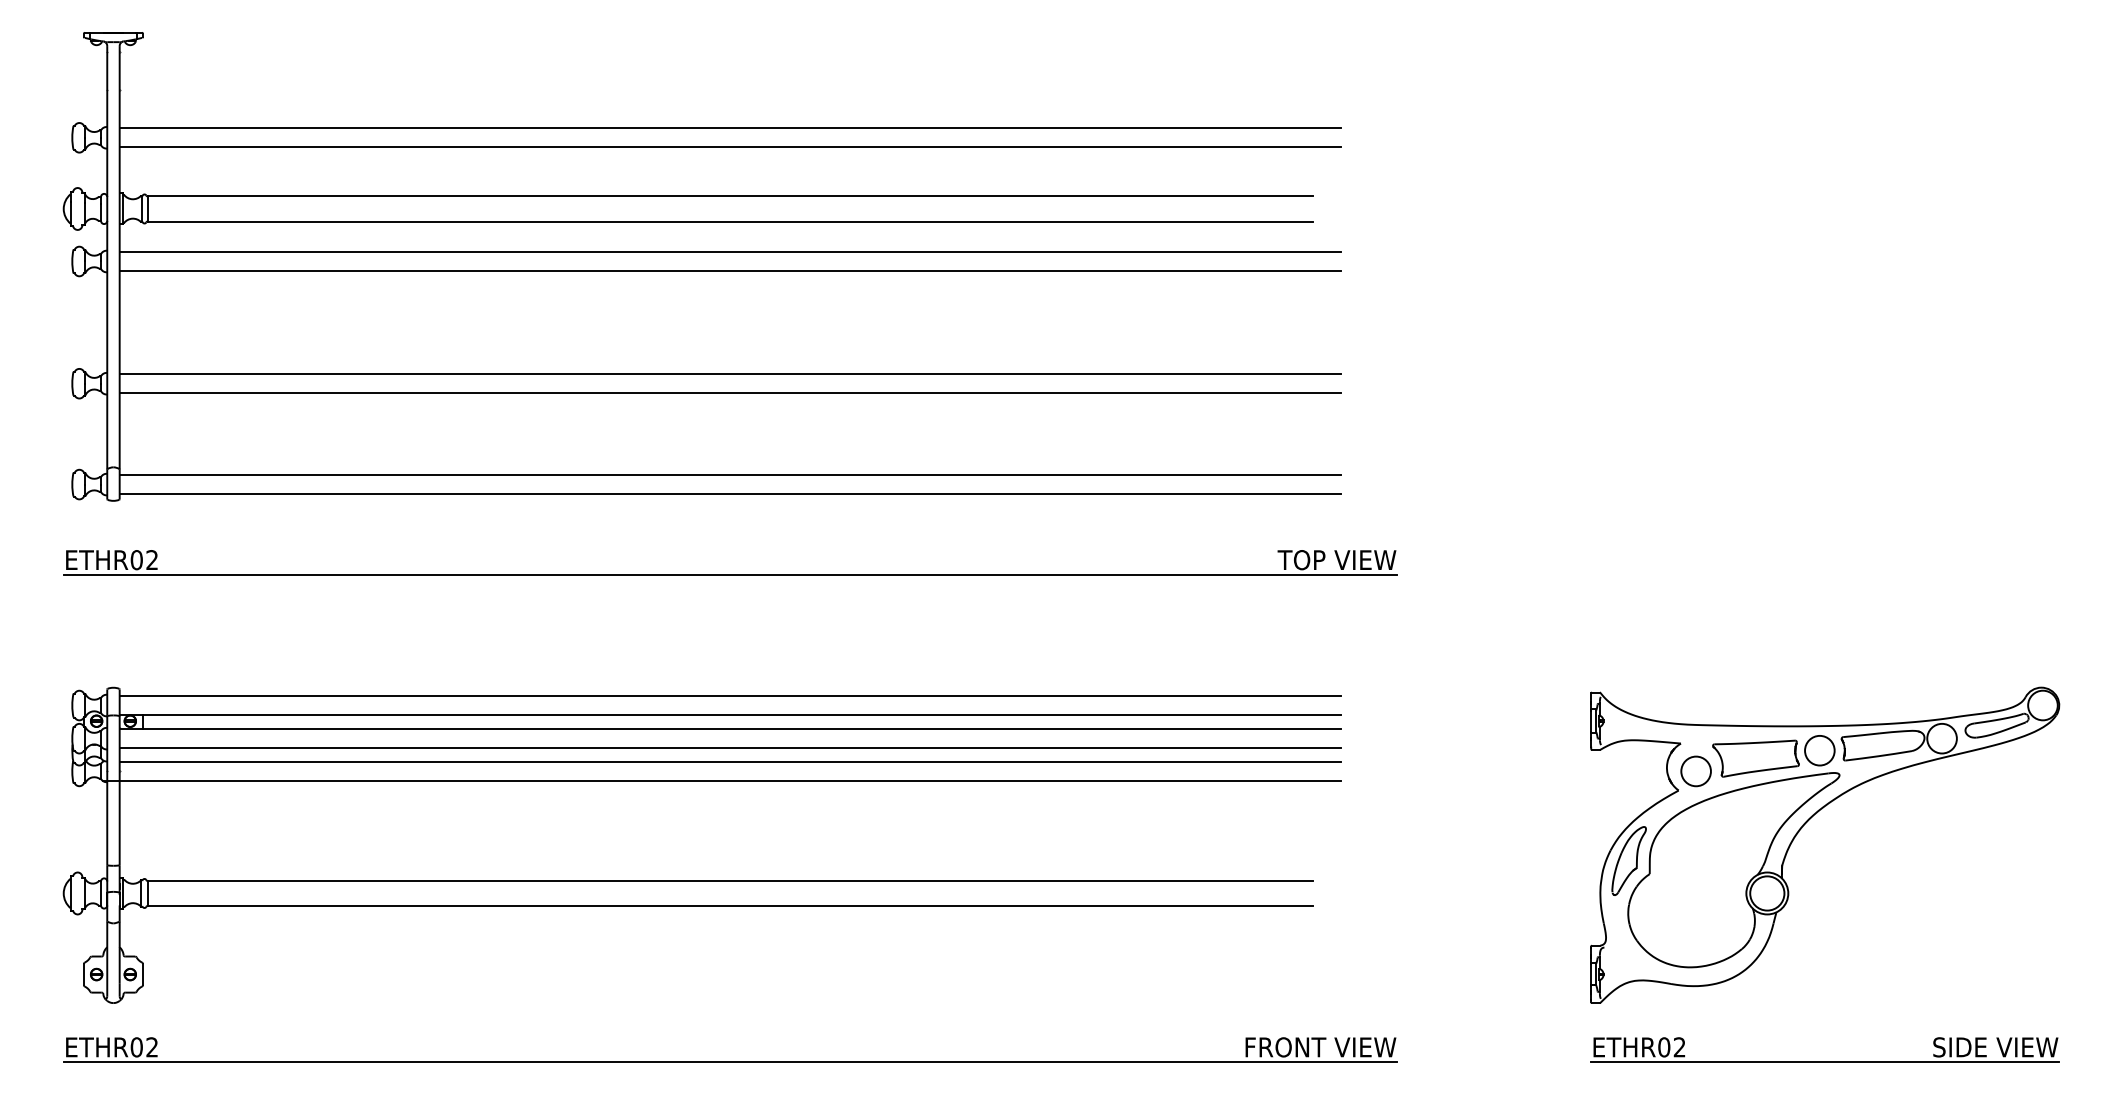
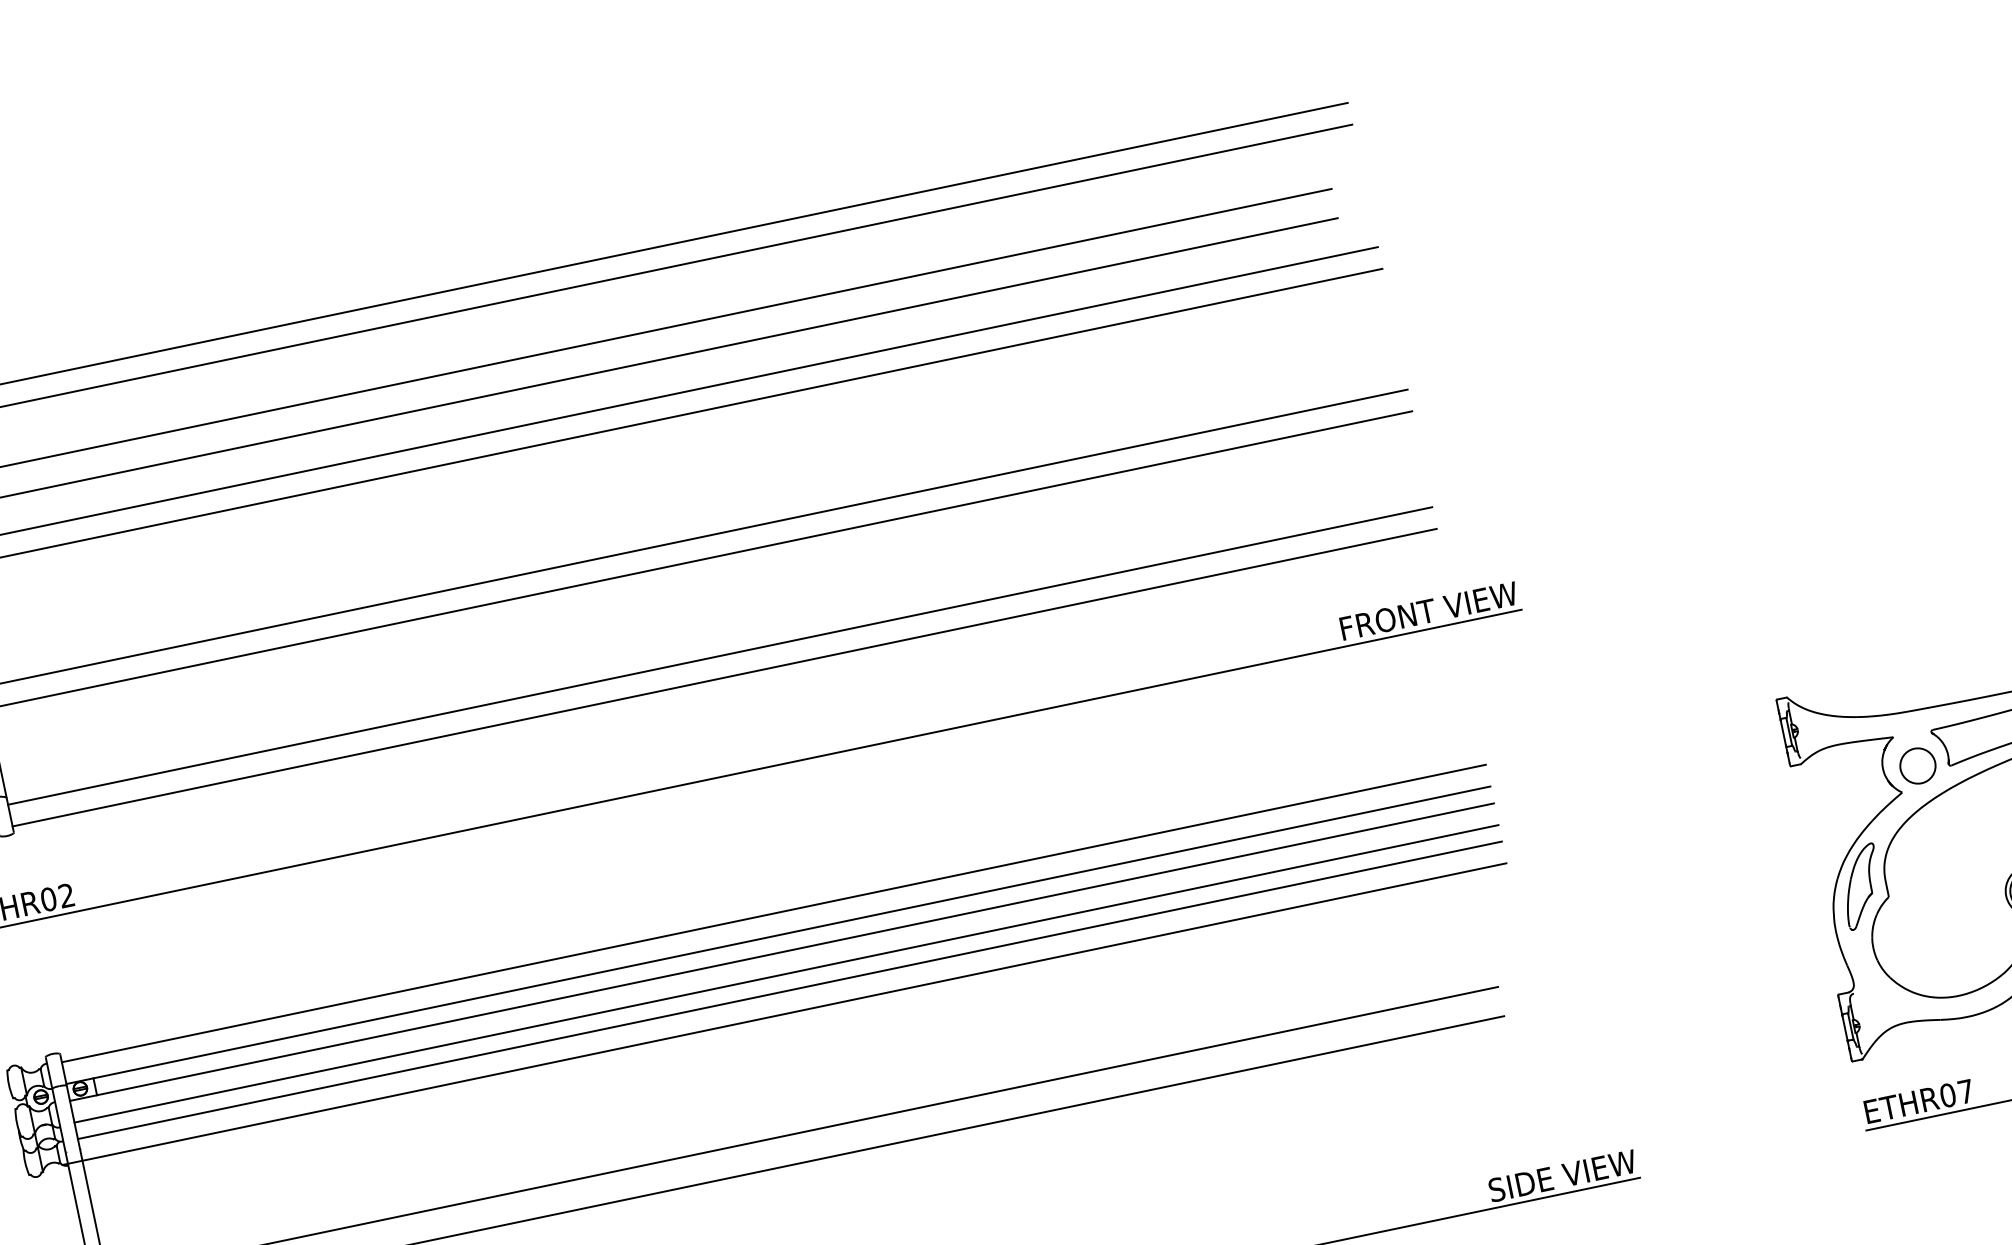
text: (1285, 560) -> (1387, 620), TOP VIEW -> FRONT VIEW
text: (1285, 1047) -> (1506, 1187), FRONT VIEW -> SIDE VIEW
text: (1679, 1047) -> (1965, 1091), ETHR02 -> ETHR07

